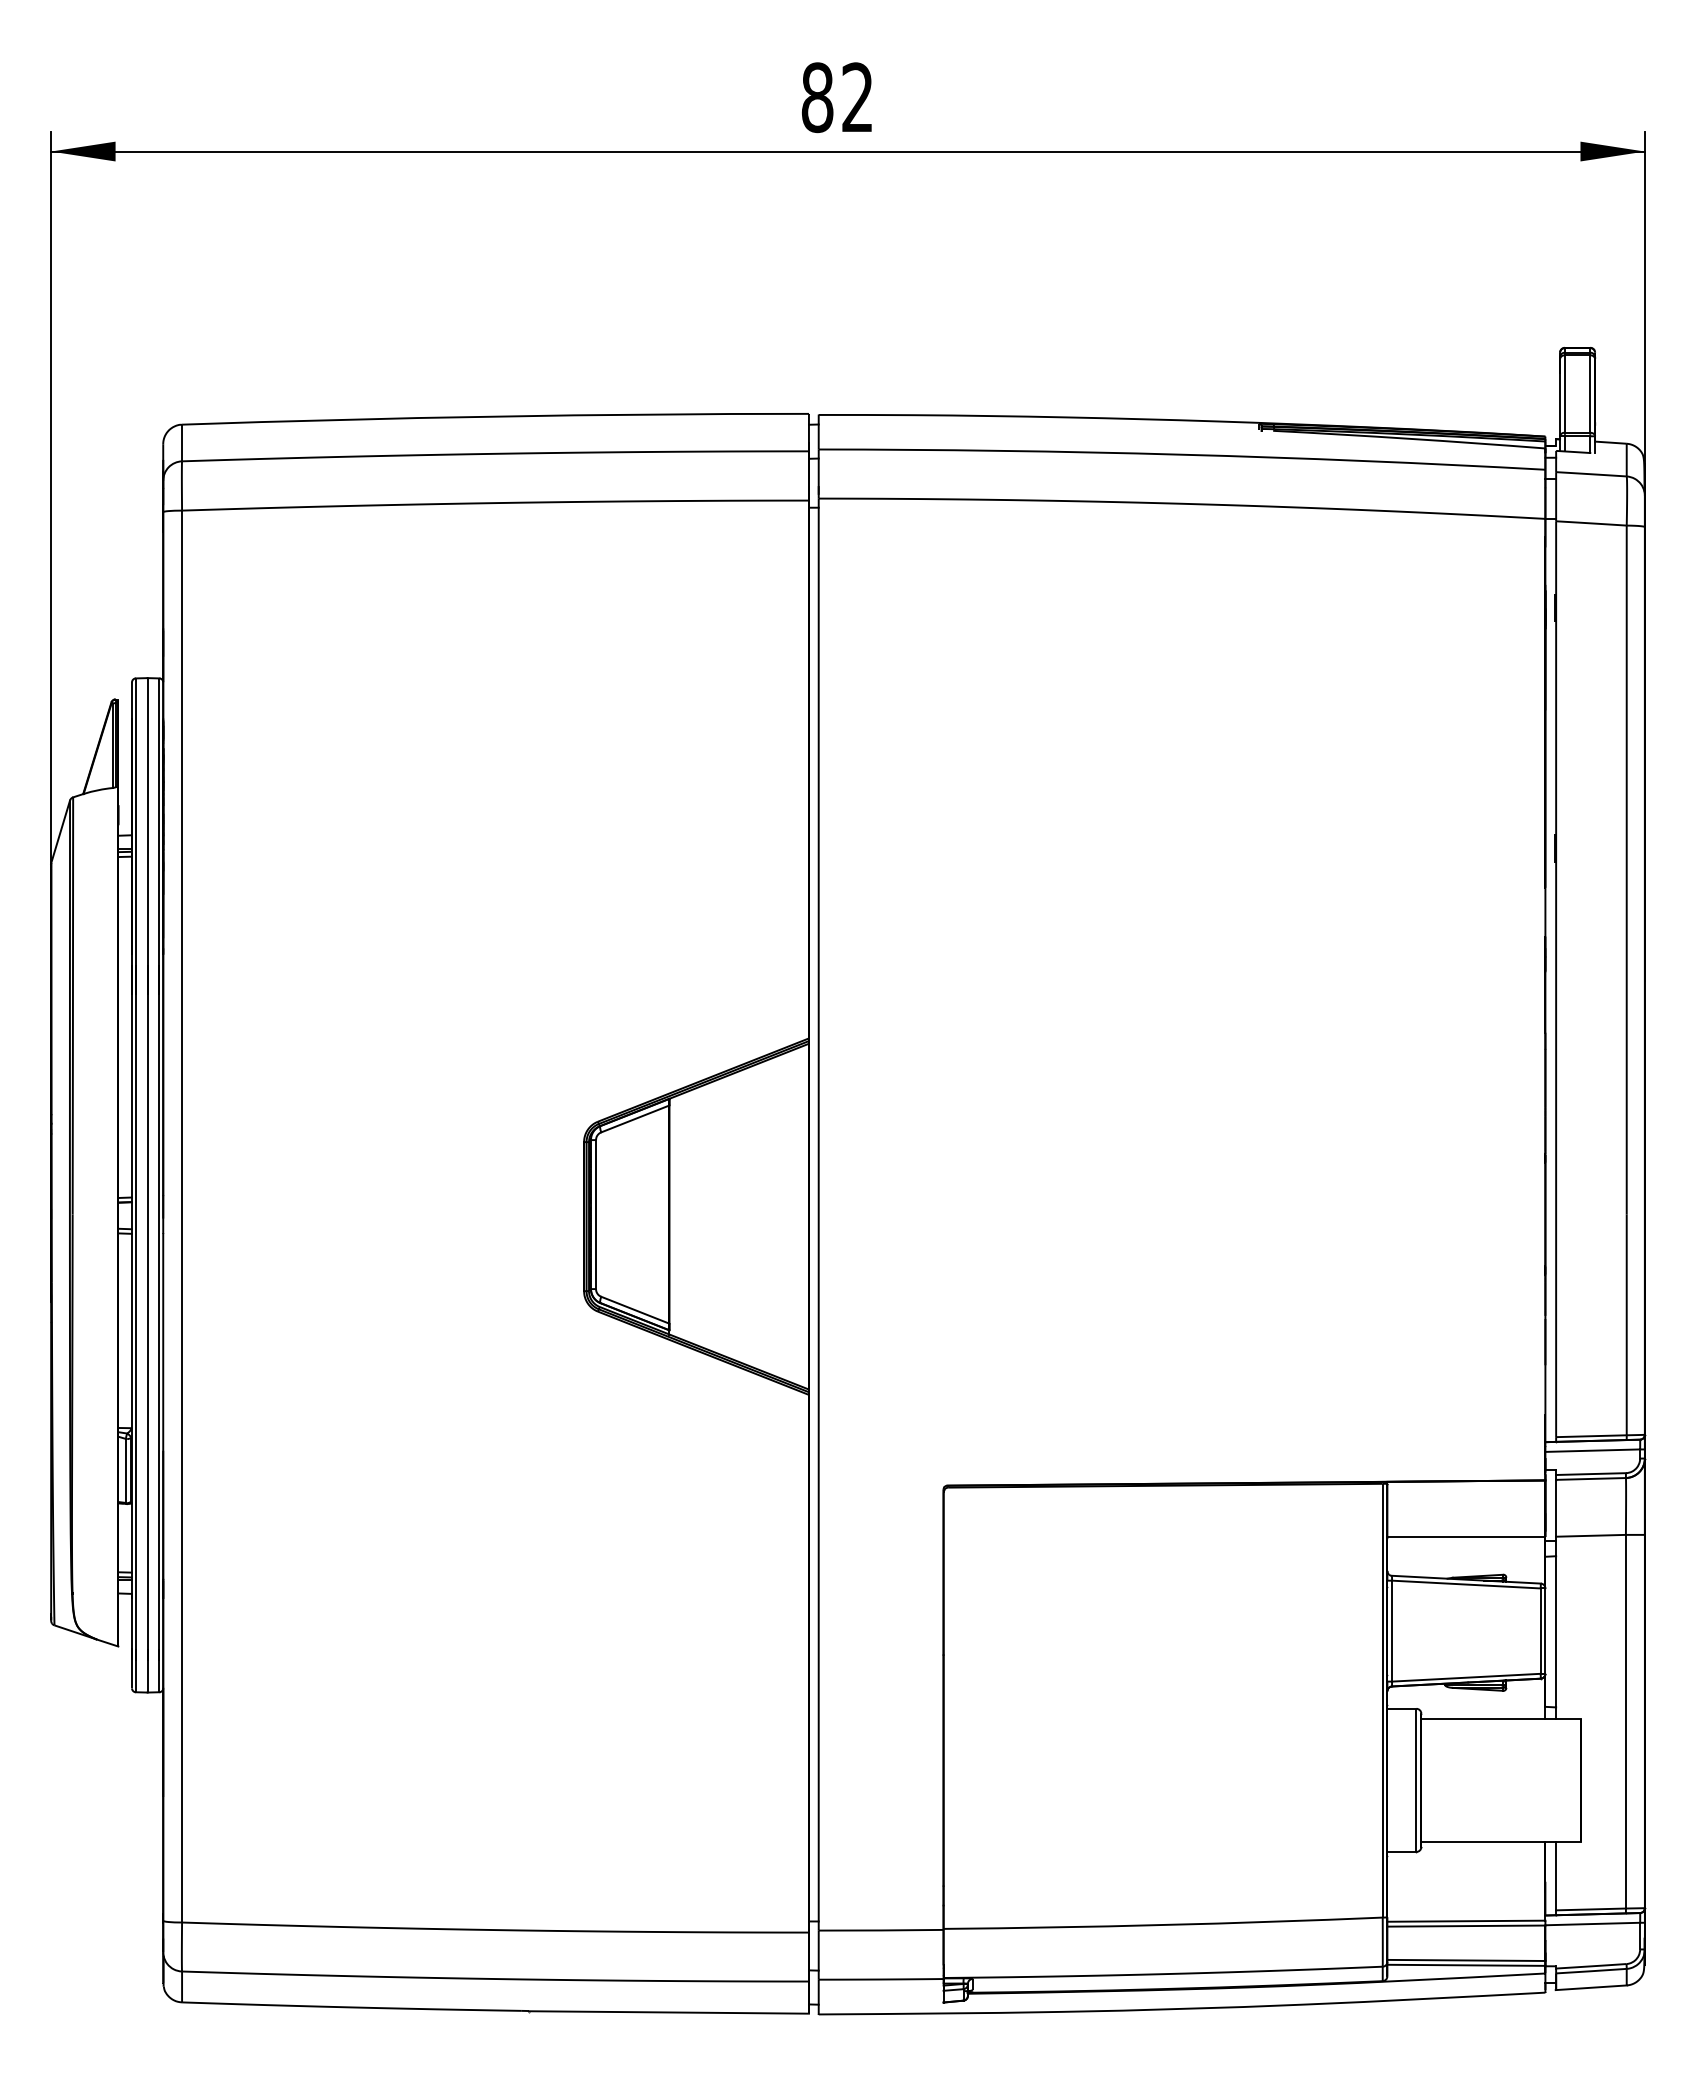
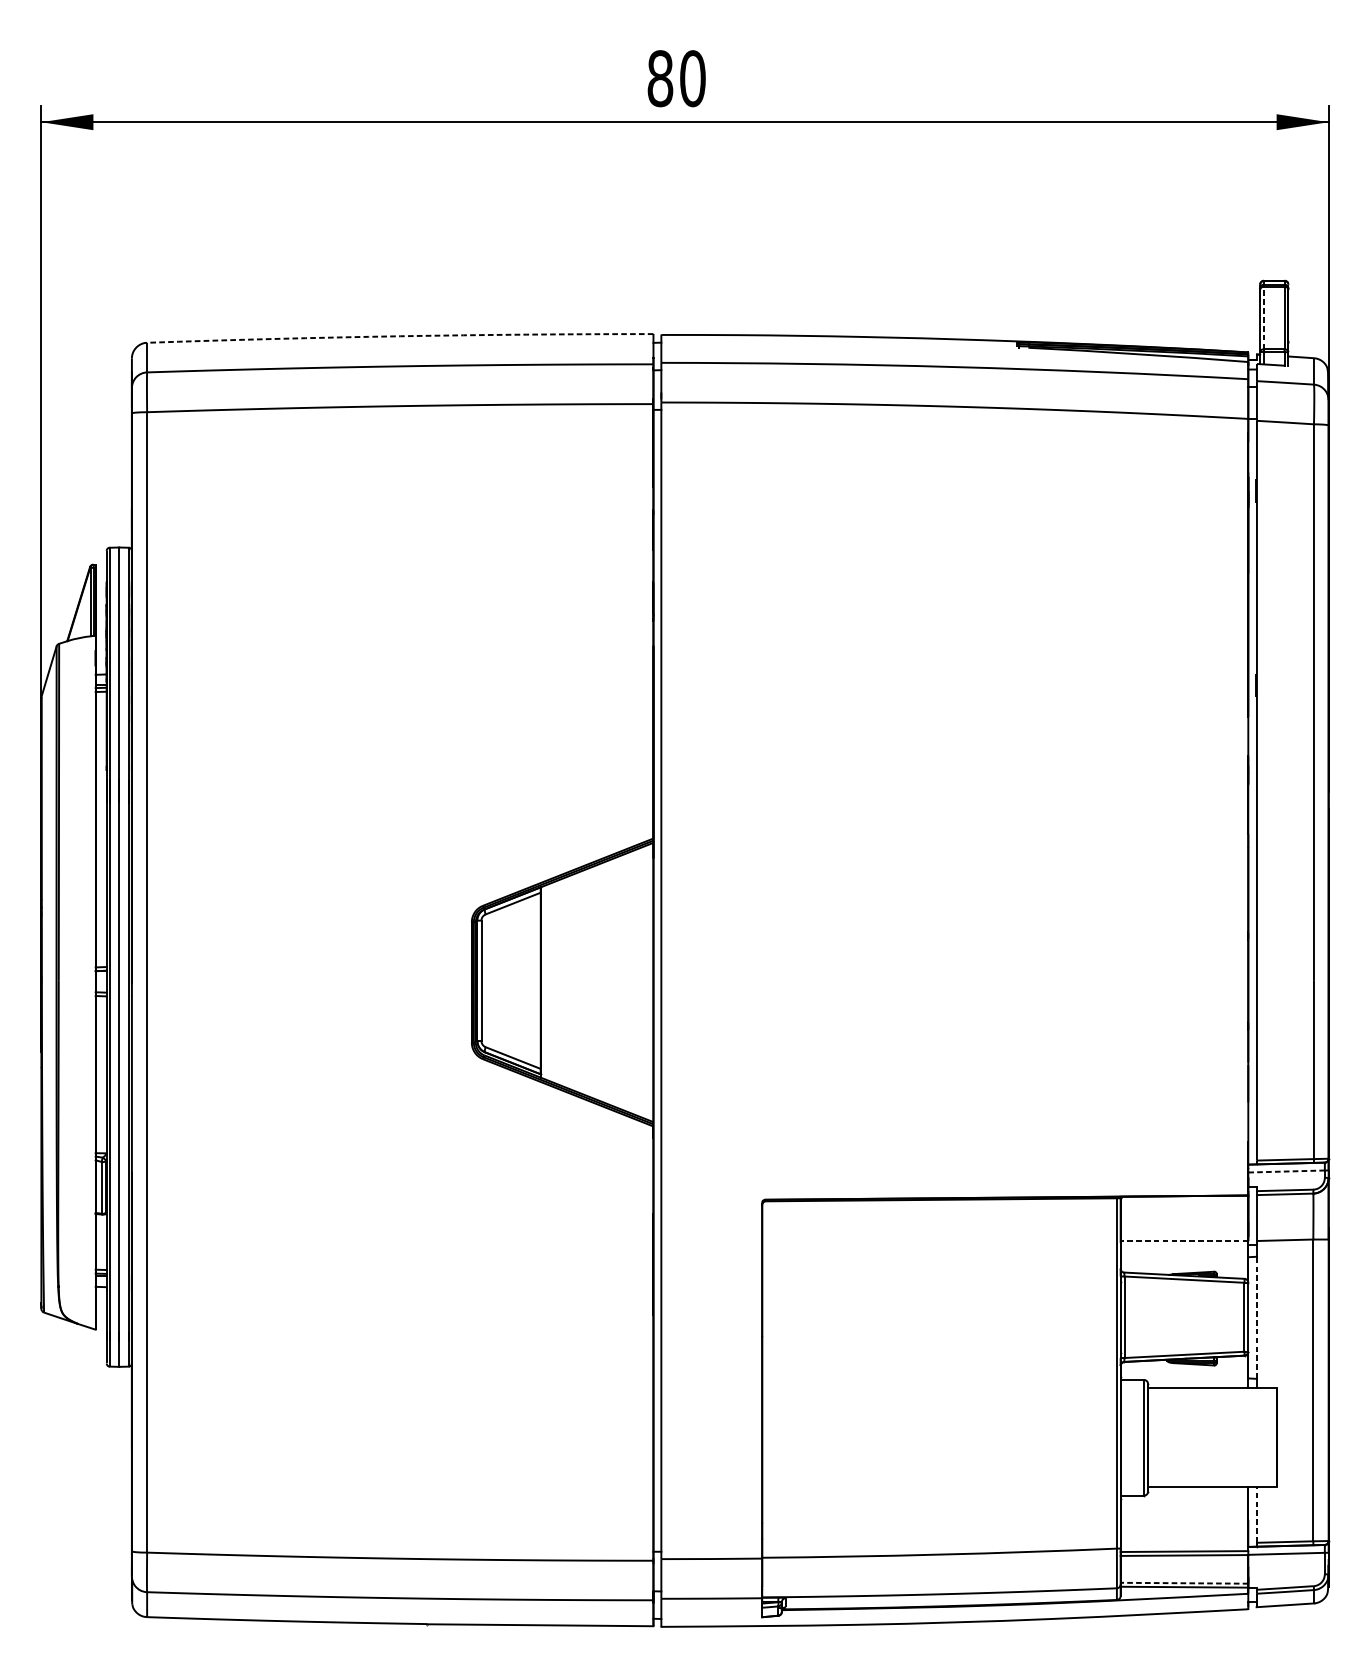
text: (857, 97) -> (692, 78), 82 -> 80
line: (1564, 394) -> (1263, 318), solid -> dashed
arc: (495, 416) -> (400, 336), solid -> dashed
line: (1593, 1450) -> (1287, 1171), solid -> dashed
line: (1465, 1537) -> (1183, 1241), solid -> dashed
line: (1556, 1631) -> (1257, 1317), solid -> dashed
line: (1556, 1875) -> (1257, 1514), solid -> dashed
line: (1465, 1960) -> (1183, 1583), solid -> dashed

